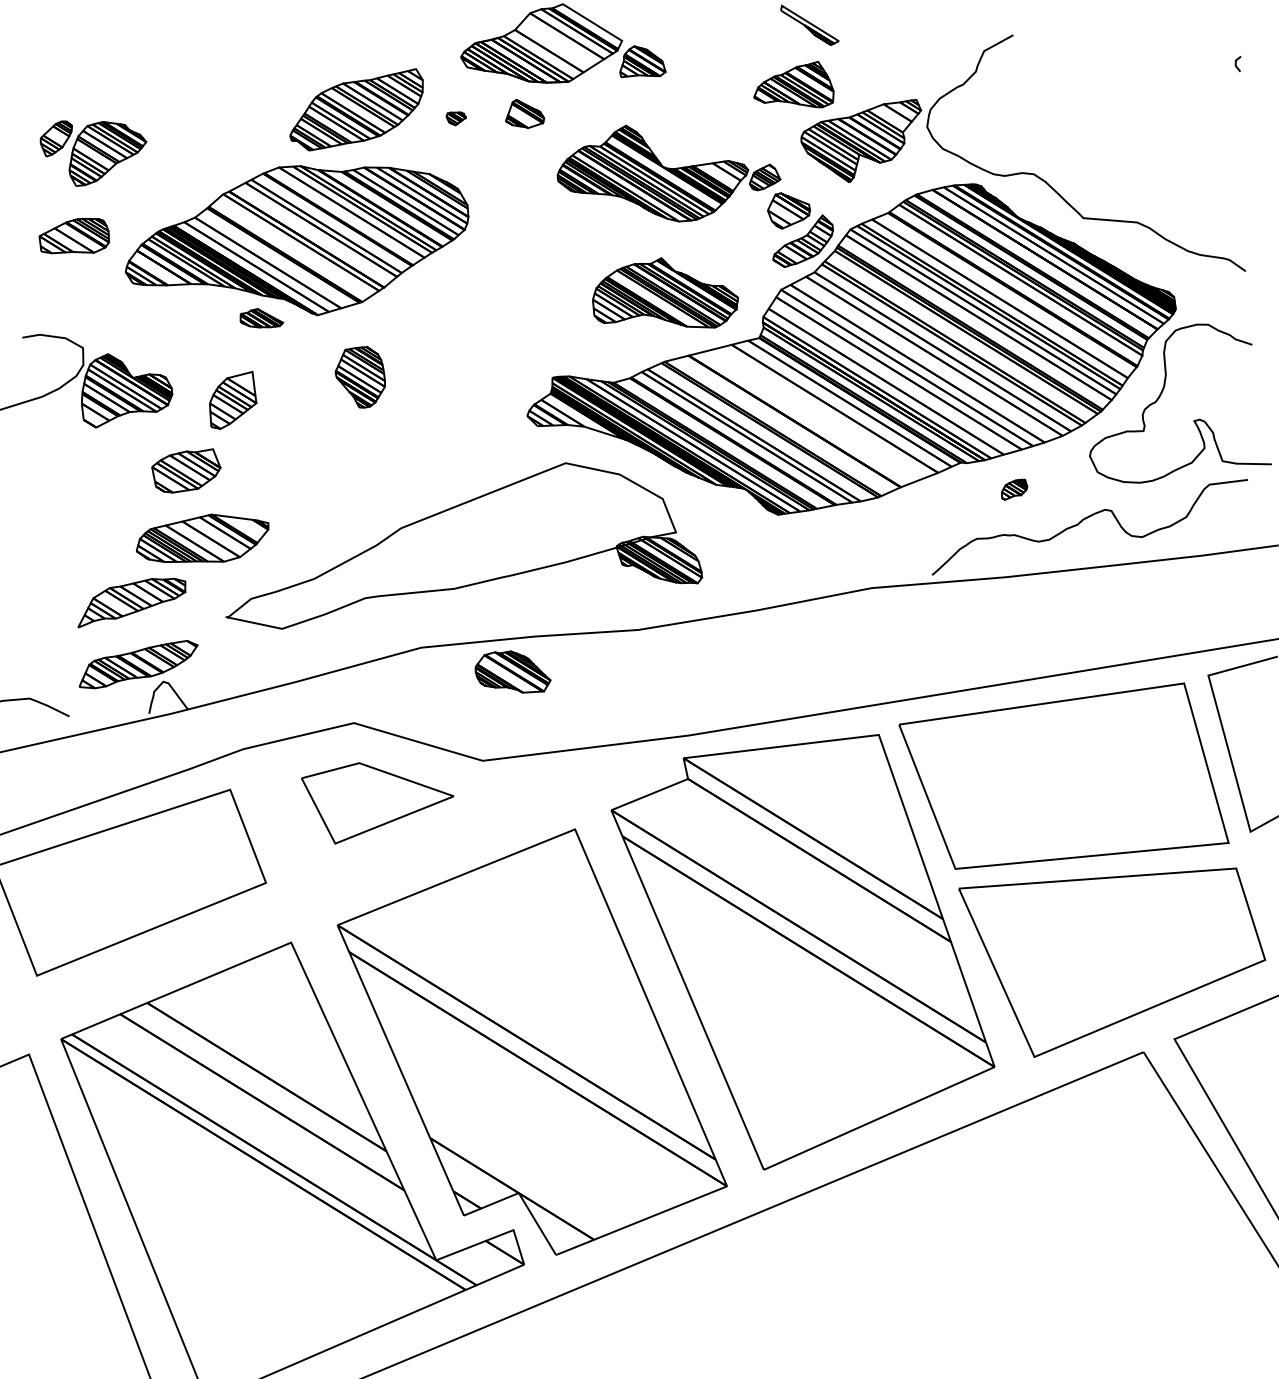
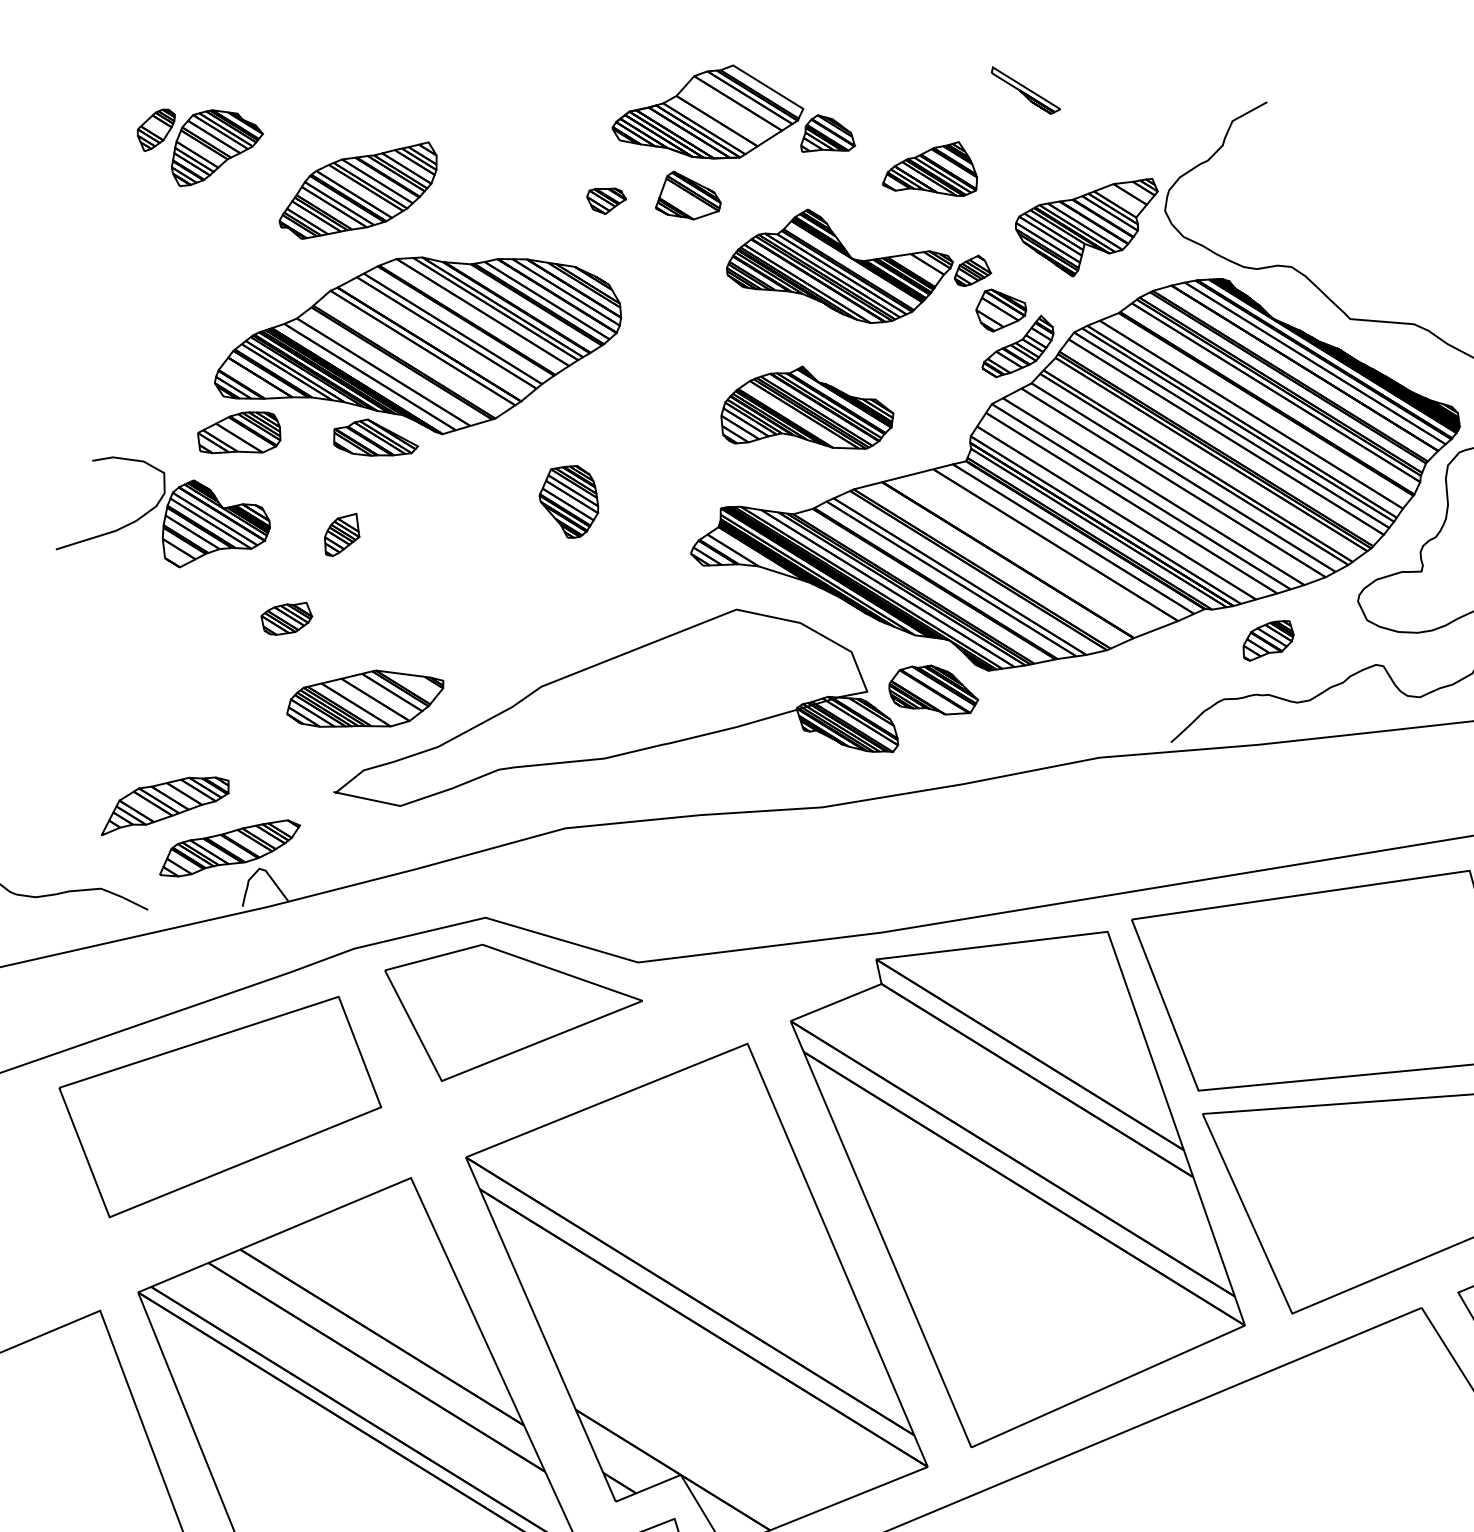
part: (793, 84) -> (929, 168), moved
part: (356, 109) -> (358, 190), moved
part: (524, 113) -> (687, 195), size x1.43
part: (456, 118) -> (606, 200), size x1.67
part: (93, 153) -> (200, 147), moved
part: (74, 235) -> (239, 432), moved
part: (665, 292) -> (807, 407), moved
part: (261, 318) -> (375, 438), size x1.67
part: (359, 377) -> (567, 502), moved
part: (232, 399) -> (341, 534), size x0.62
part: (186, 470) -> (286, 618), size x0.62
part: (1014, 489) -> (1268, 640), size x1.67
part: (202, 537) -> (365, 697), moved
part: (131, 602) -> (164, 805), moved
part: (512, 671) -> (933, 689), moved
part: (377, 803) -> (513, 1013), size x1.43

